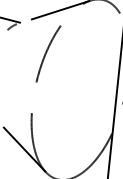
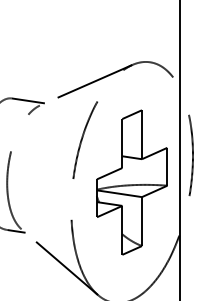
part: (80, 89) -> (131, 182), added

